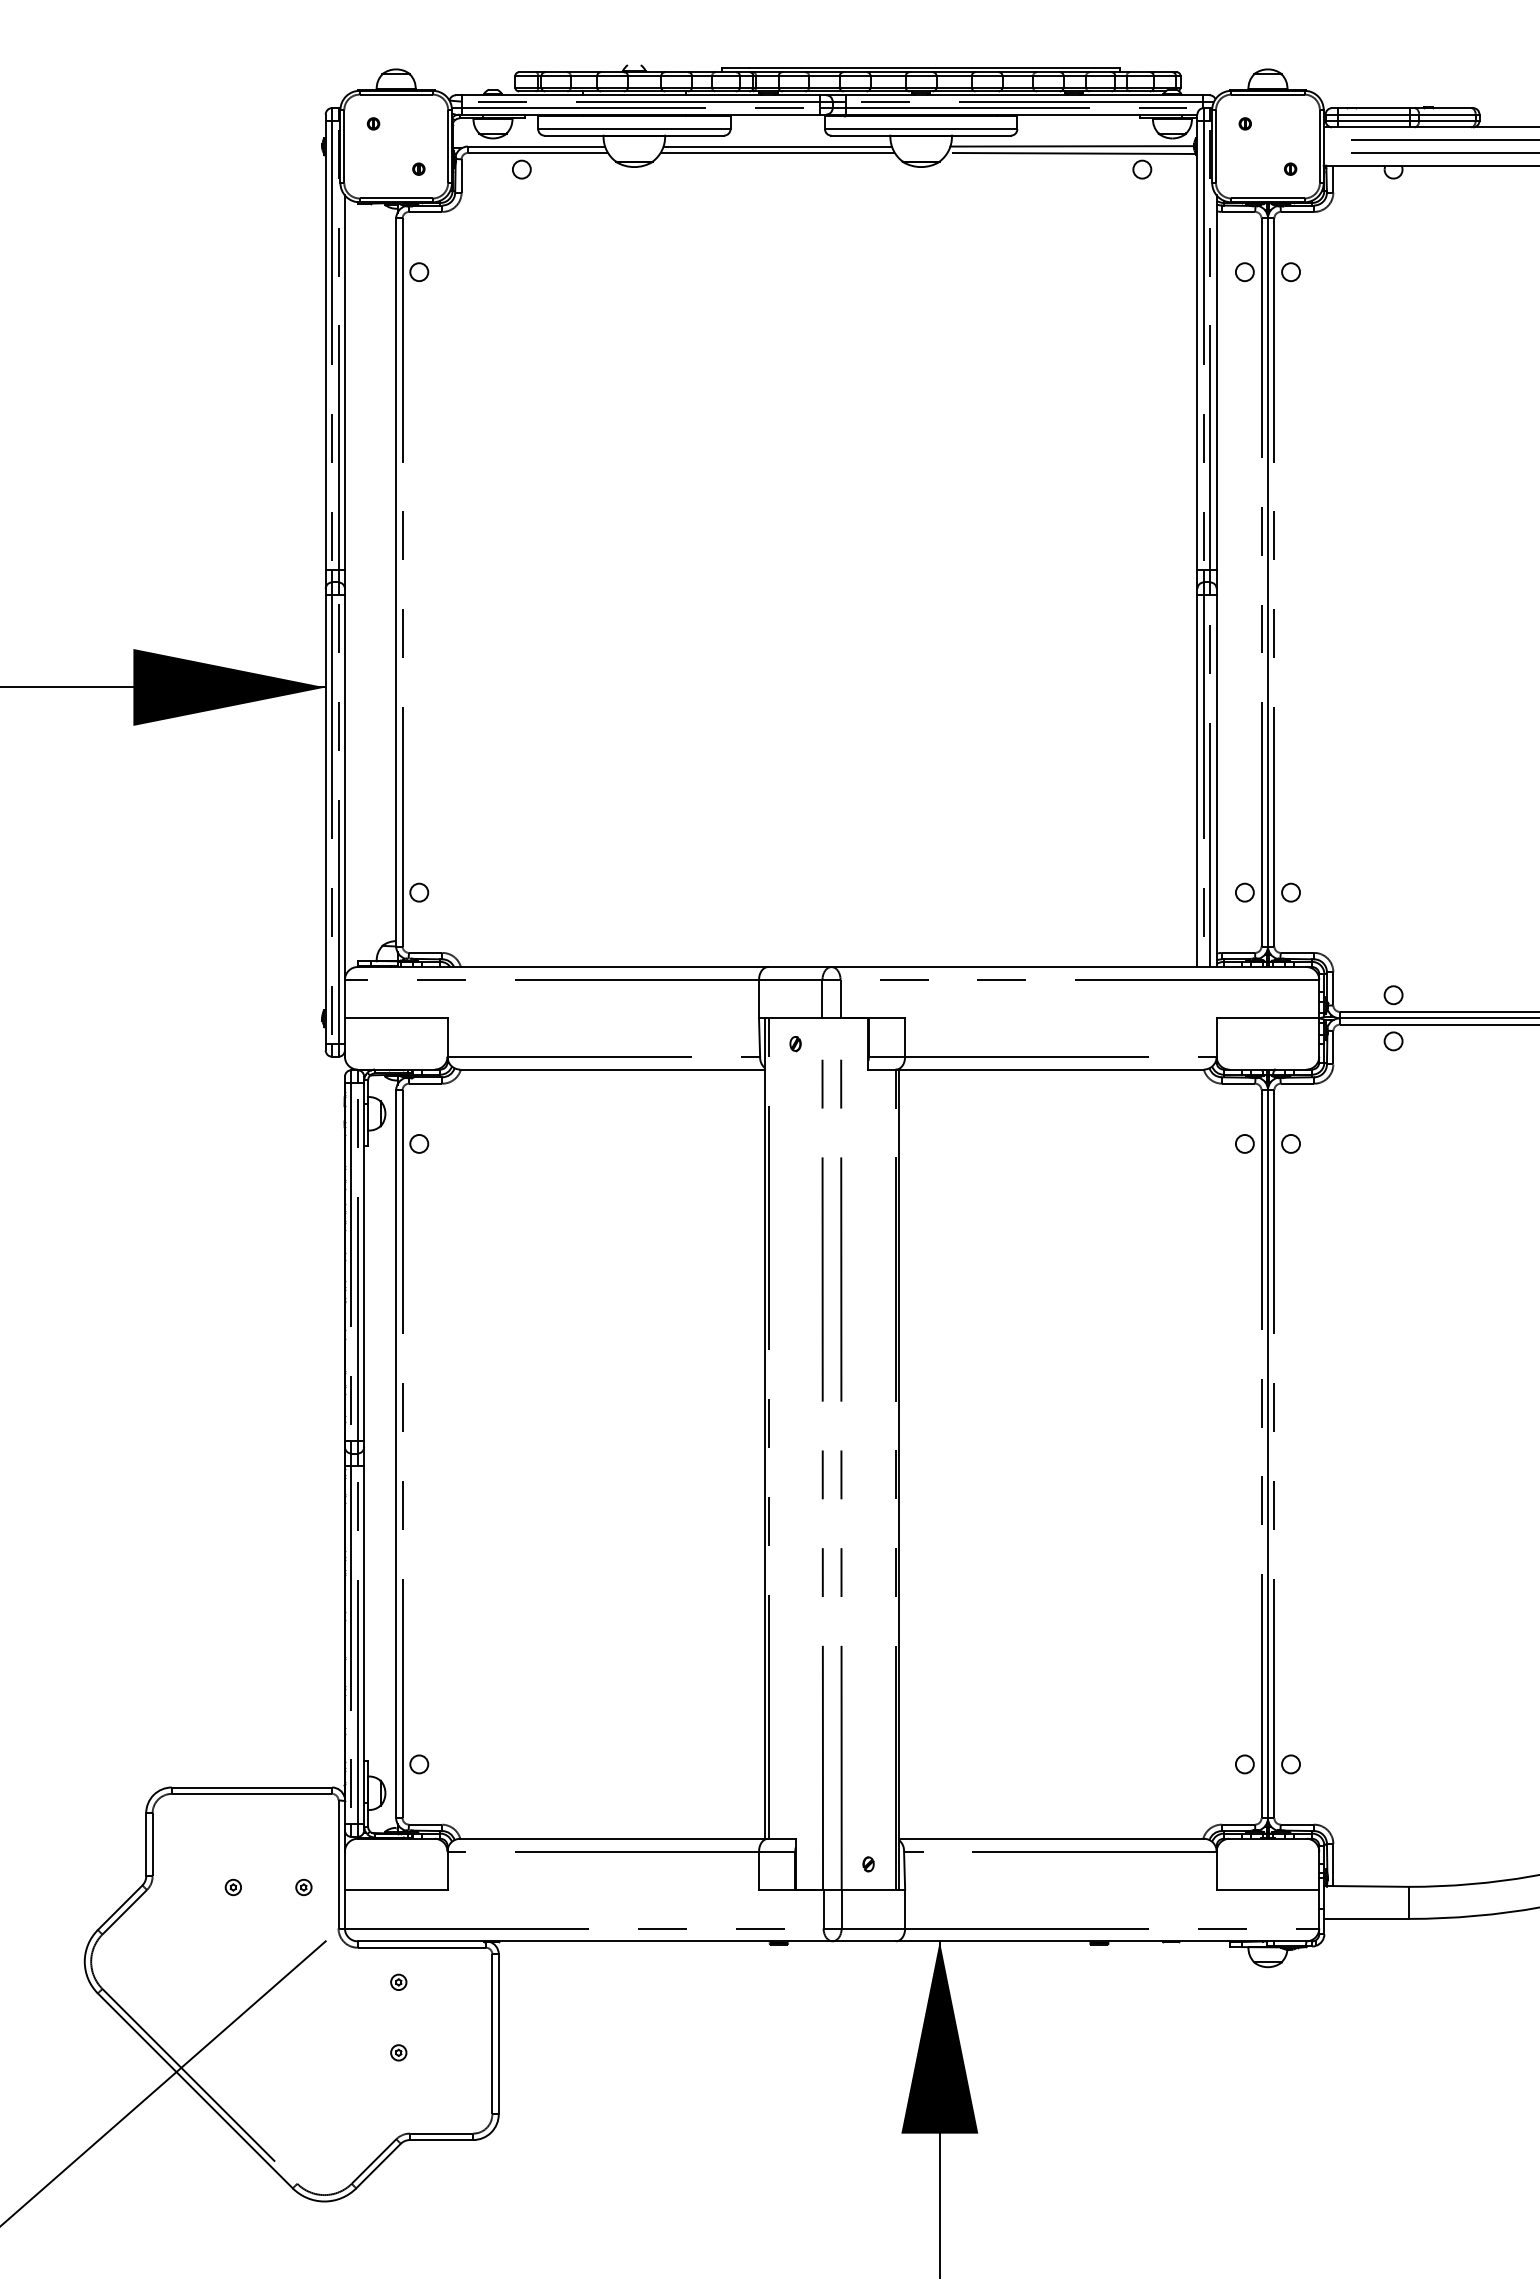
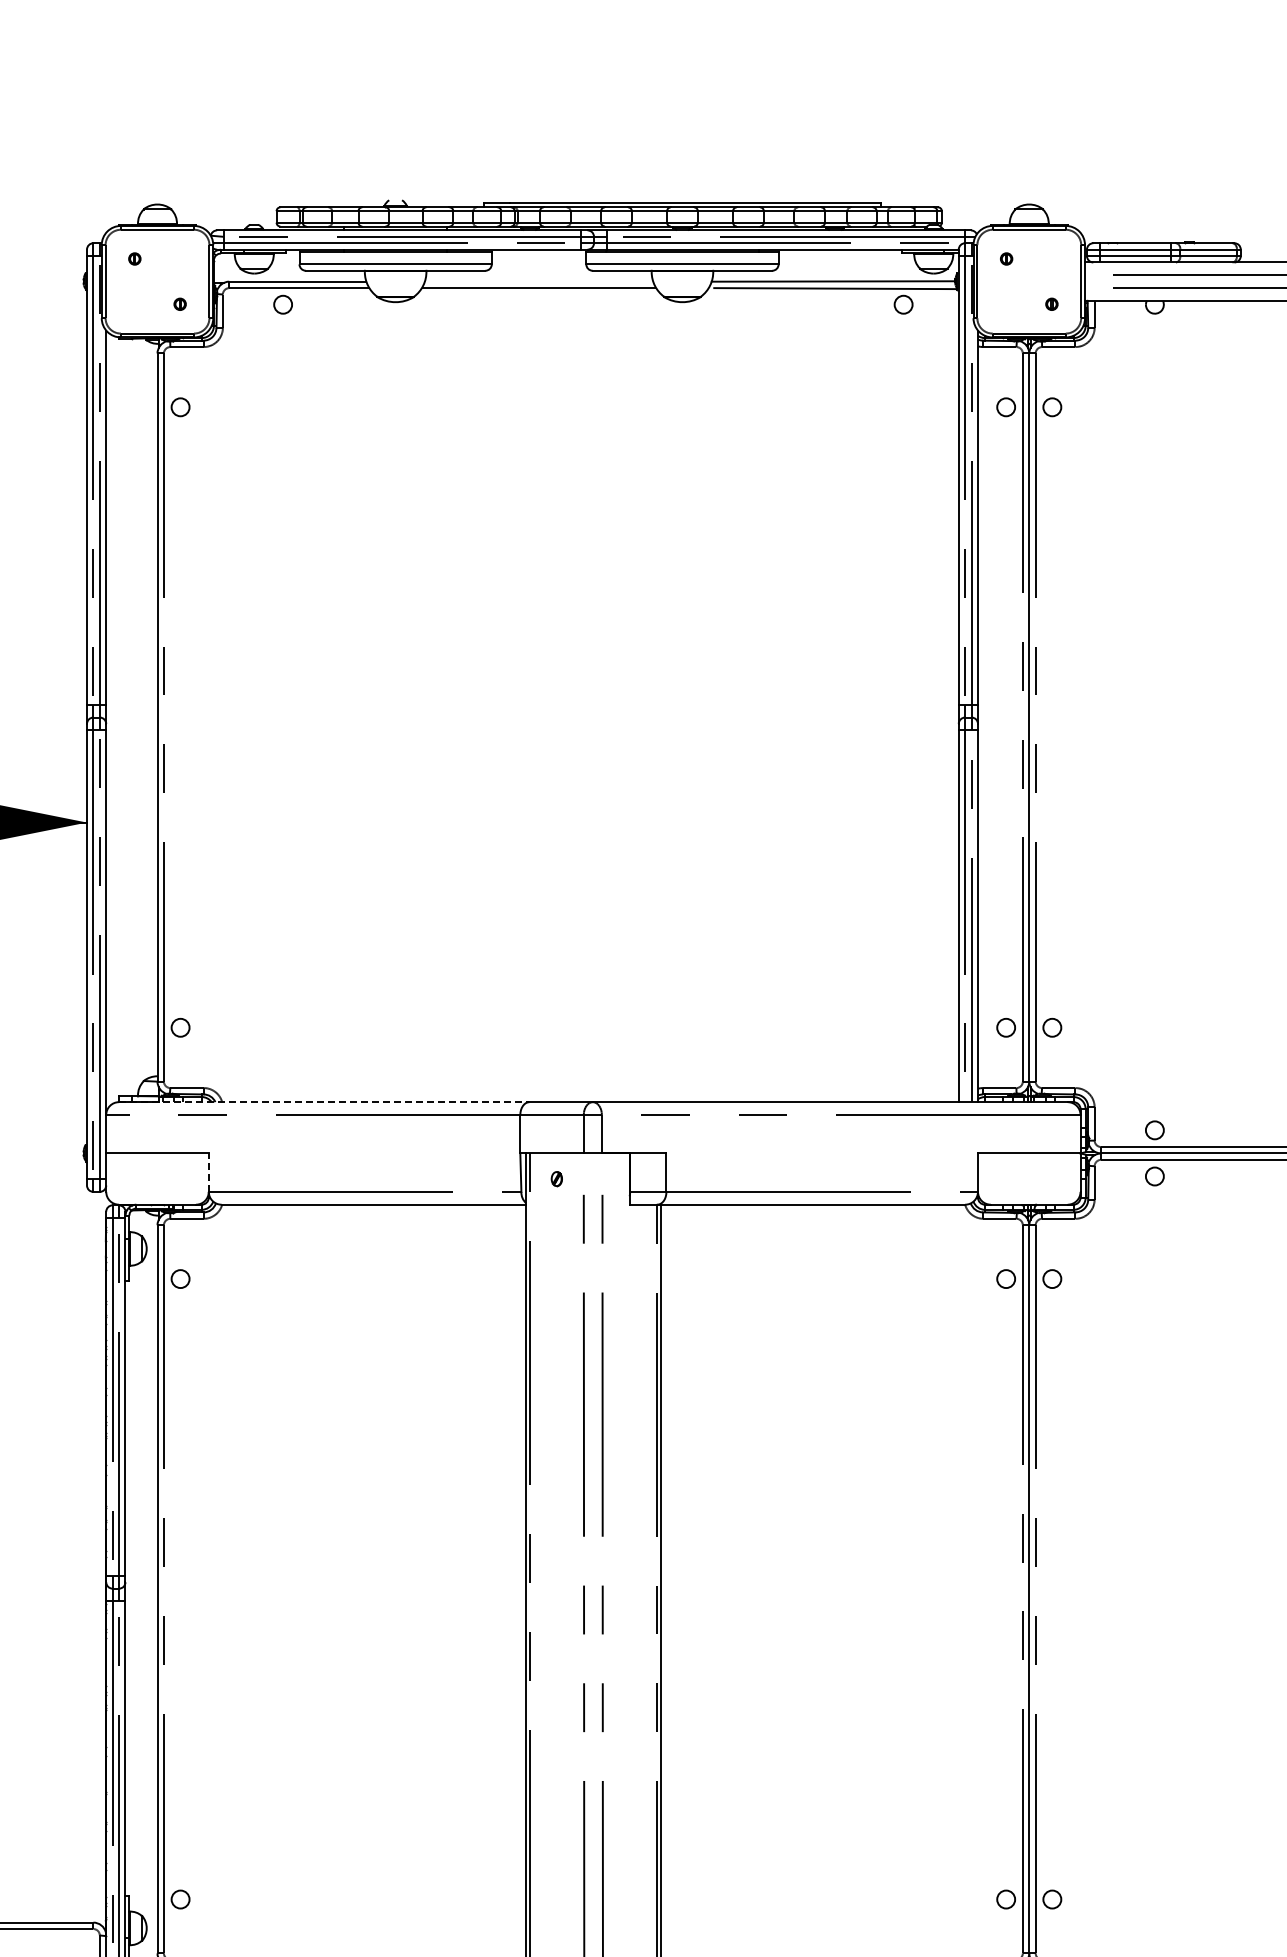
line: (777, 146) -> (538, 281), removed
line: (563, 967) -> (324, 1102), solid -> dashed
line: (447, 1037) -> (208, 1172), solid -> dashed

